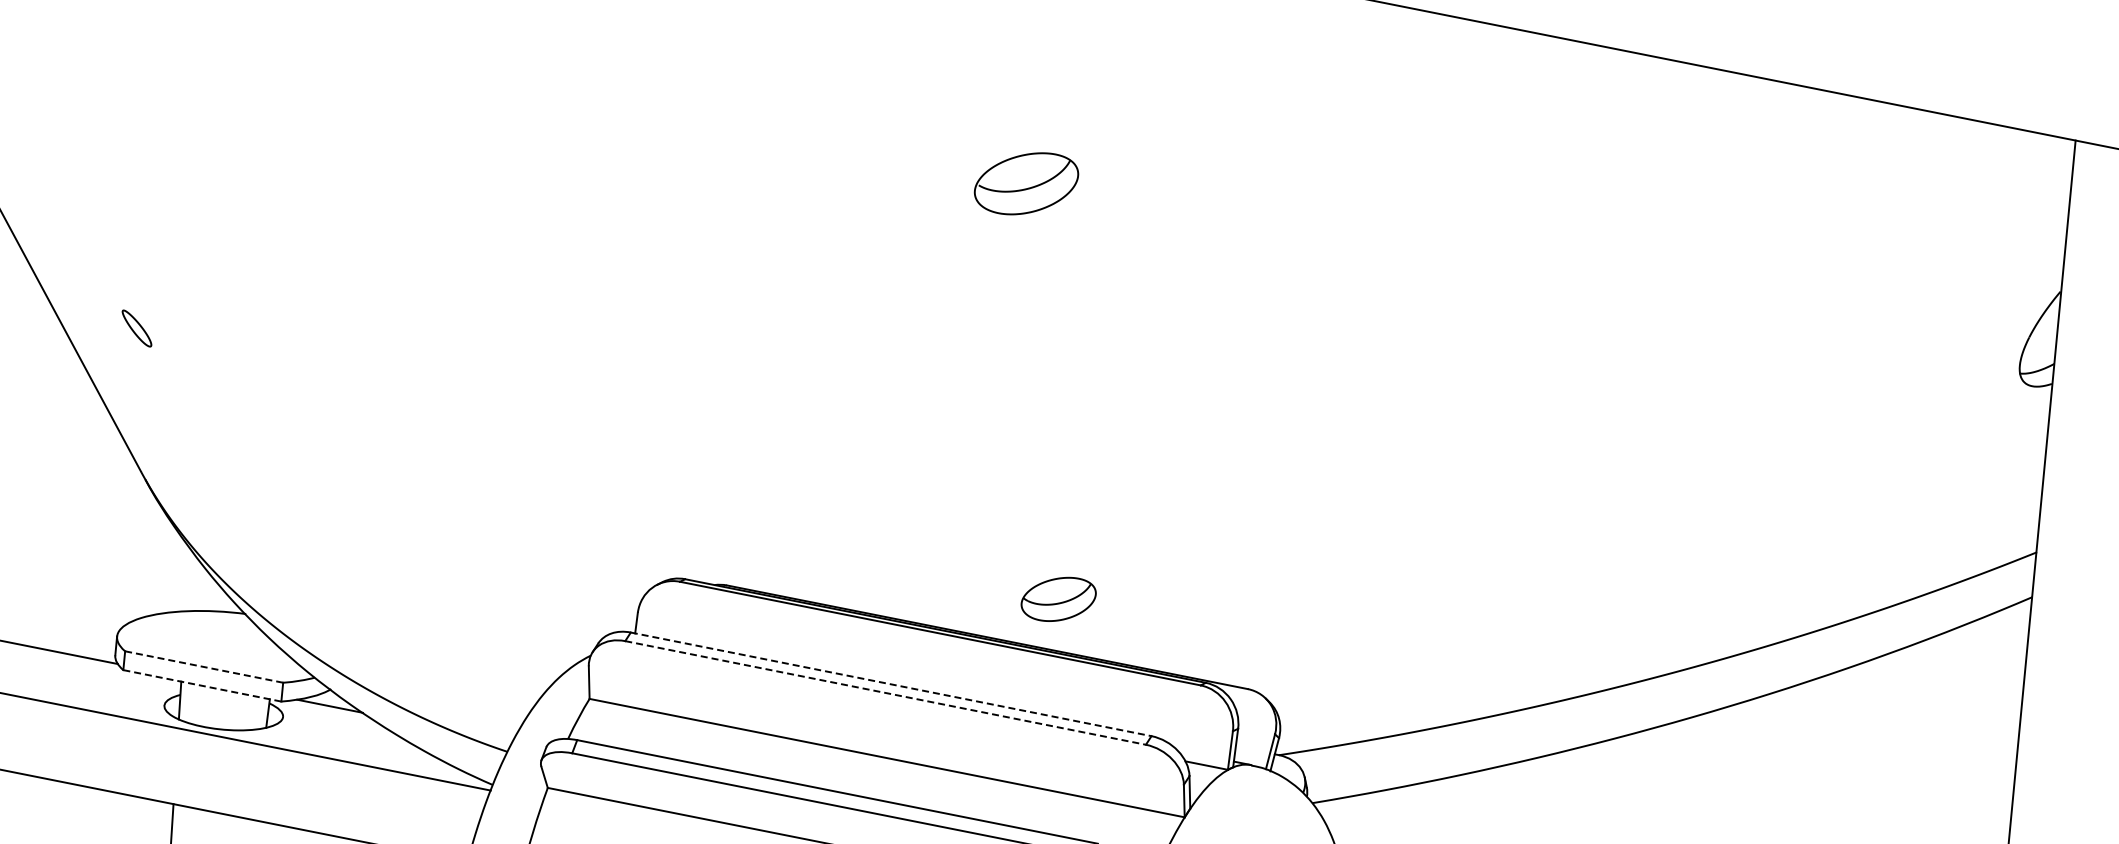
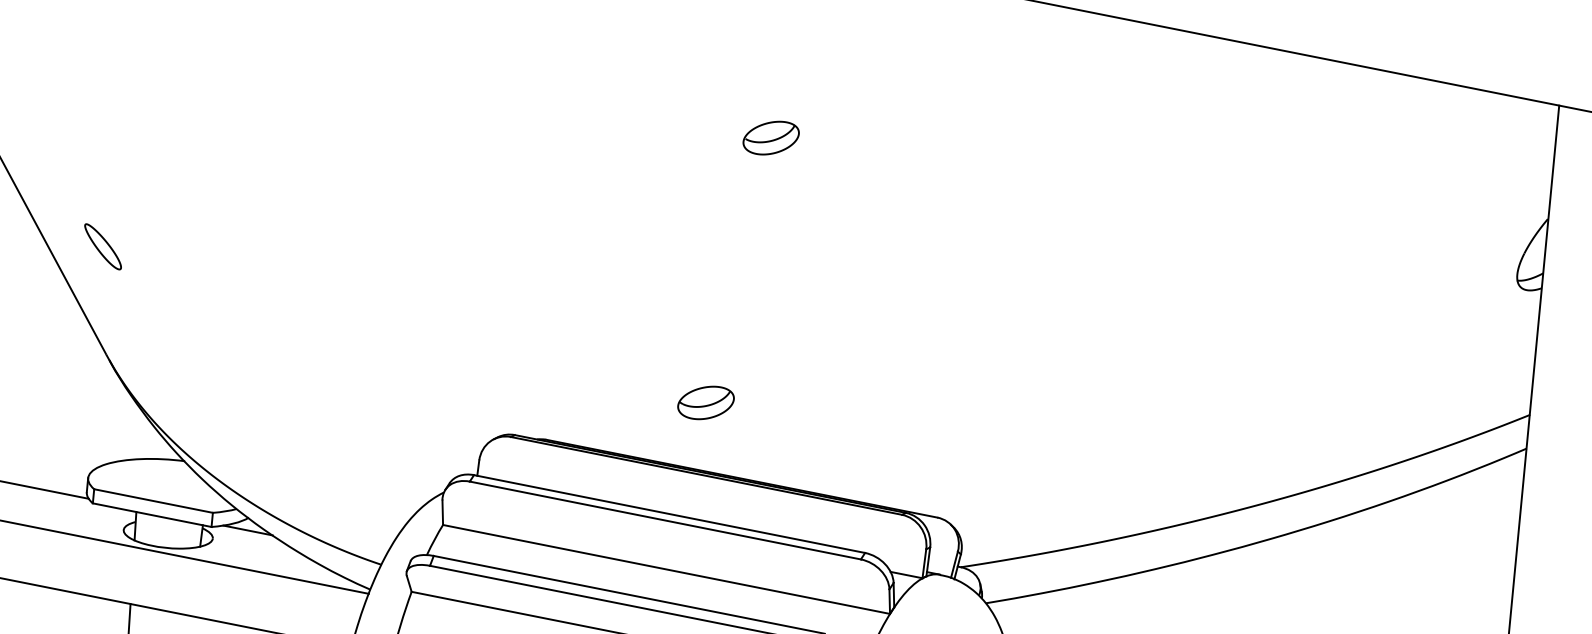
part: (1026, 183) -> (771, 137), size x0.71
part: (136, 328) -> (102, 246), size x1.67
part: (1058, 598) -> (705, 402), moved
line: (204, 667) -> (153, 501), dashed -> solid
line: (891, 684) -> (669, 514), dashed -> solid
line: (202, 685) -> (152, 514), dashed -> solid
line: (886, 693) -> (666, 520), dashed -> solid

